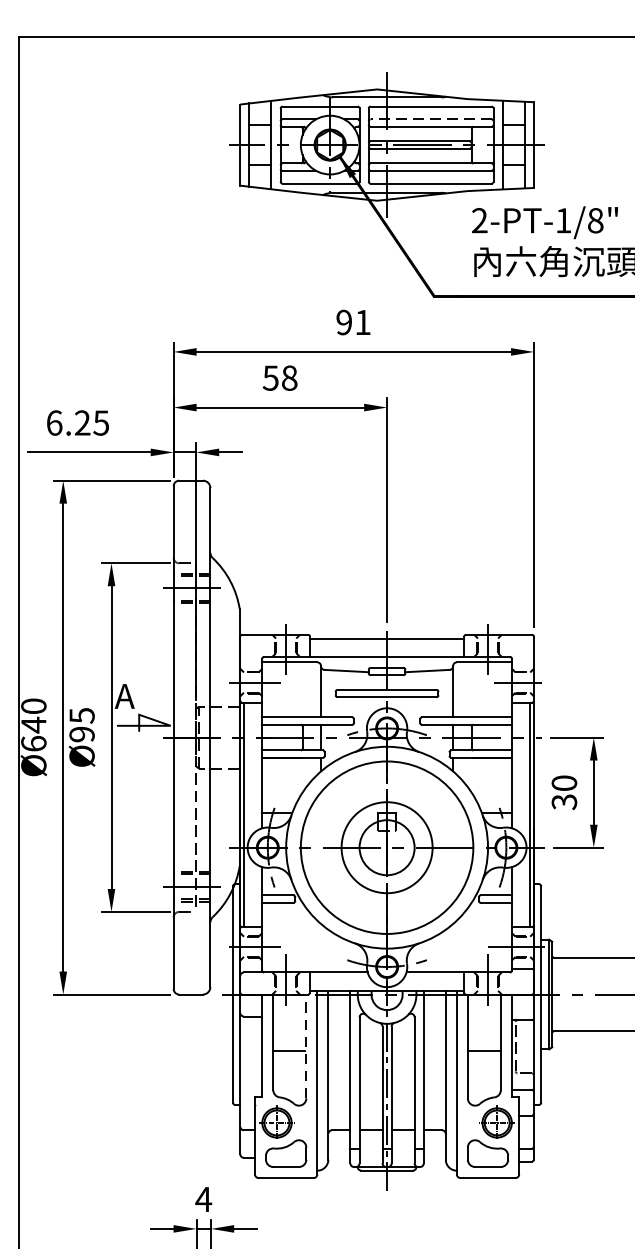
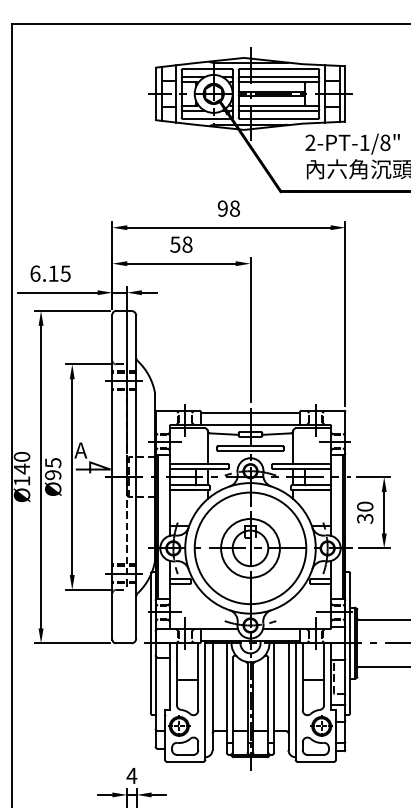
line: (430, 119) -> (278, 77), dashed -> solid
text: (362, 322) -> (234, 208), 91 -> 98
text: (82, 422) -> (53, 273), 6.25 -> 6.15
text: (33, 742) -> (21, 480), Ø640 -> Ø140
line: (306, 1045) -> (198, 676), dashed -> solid

